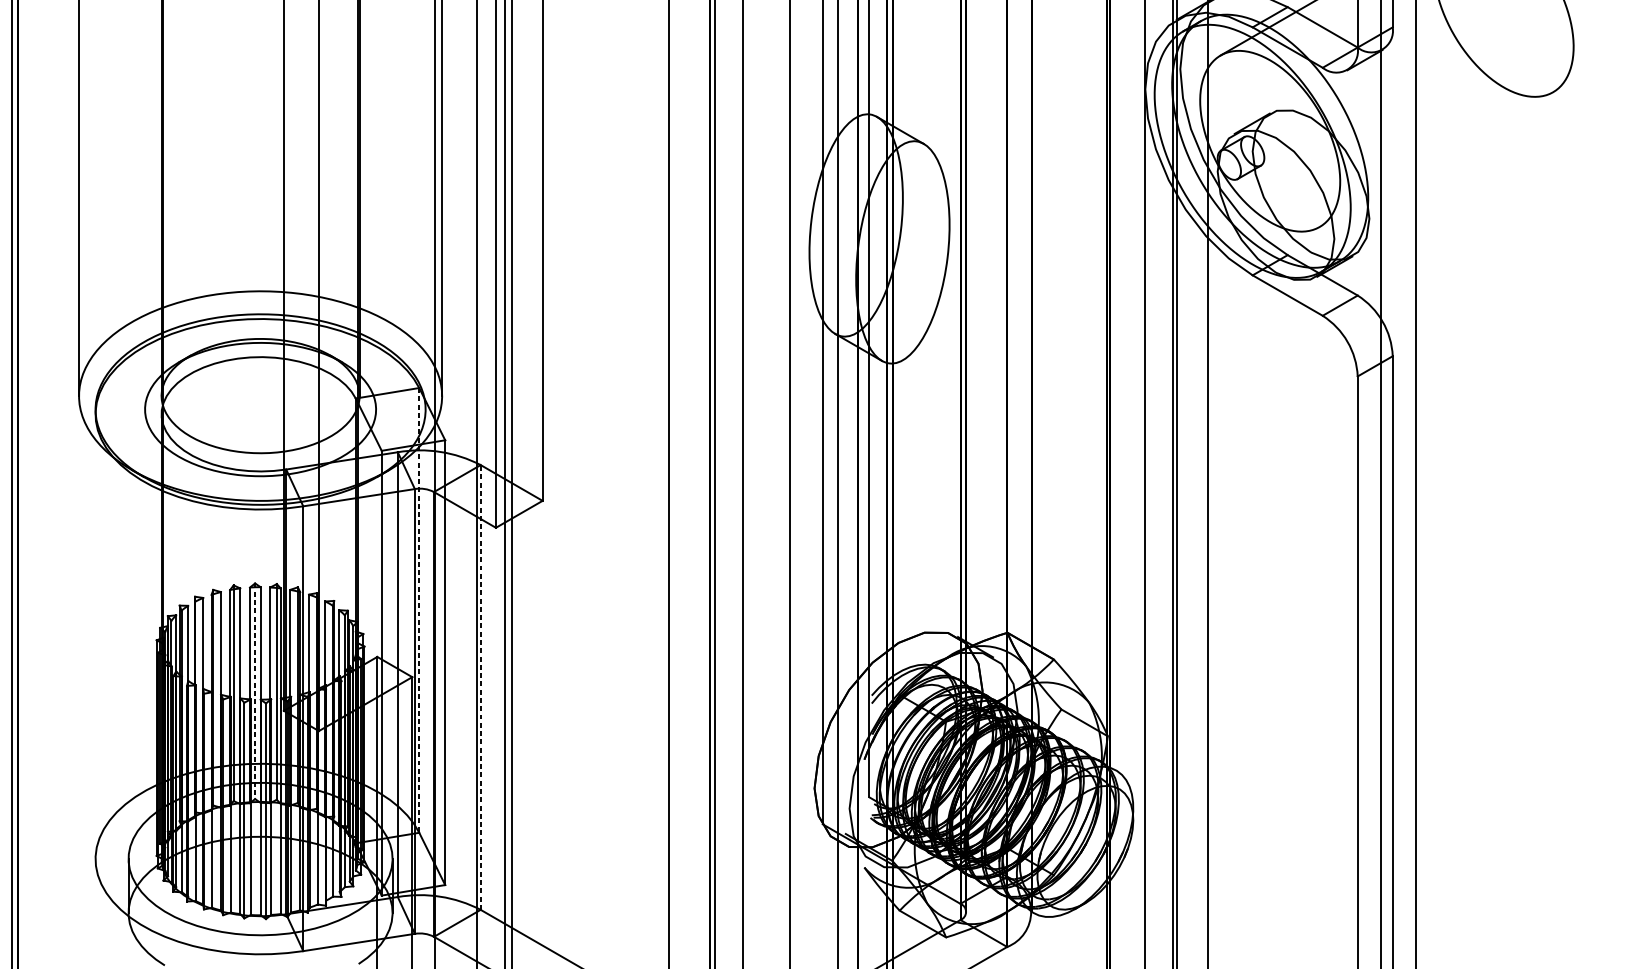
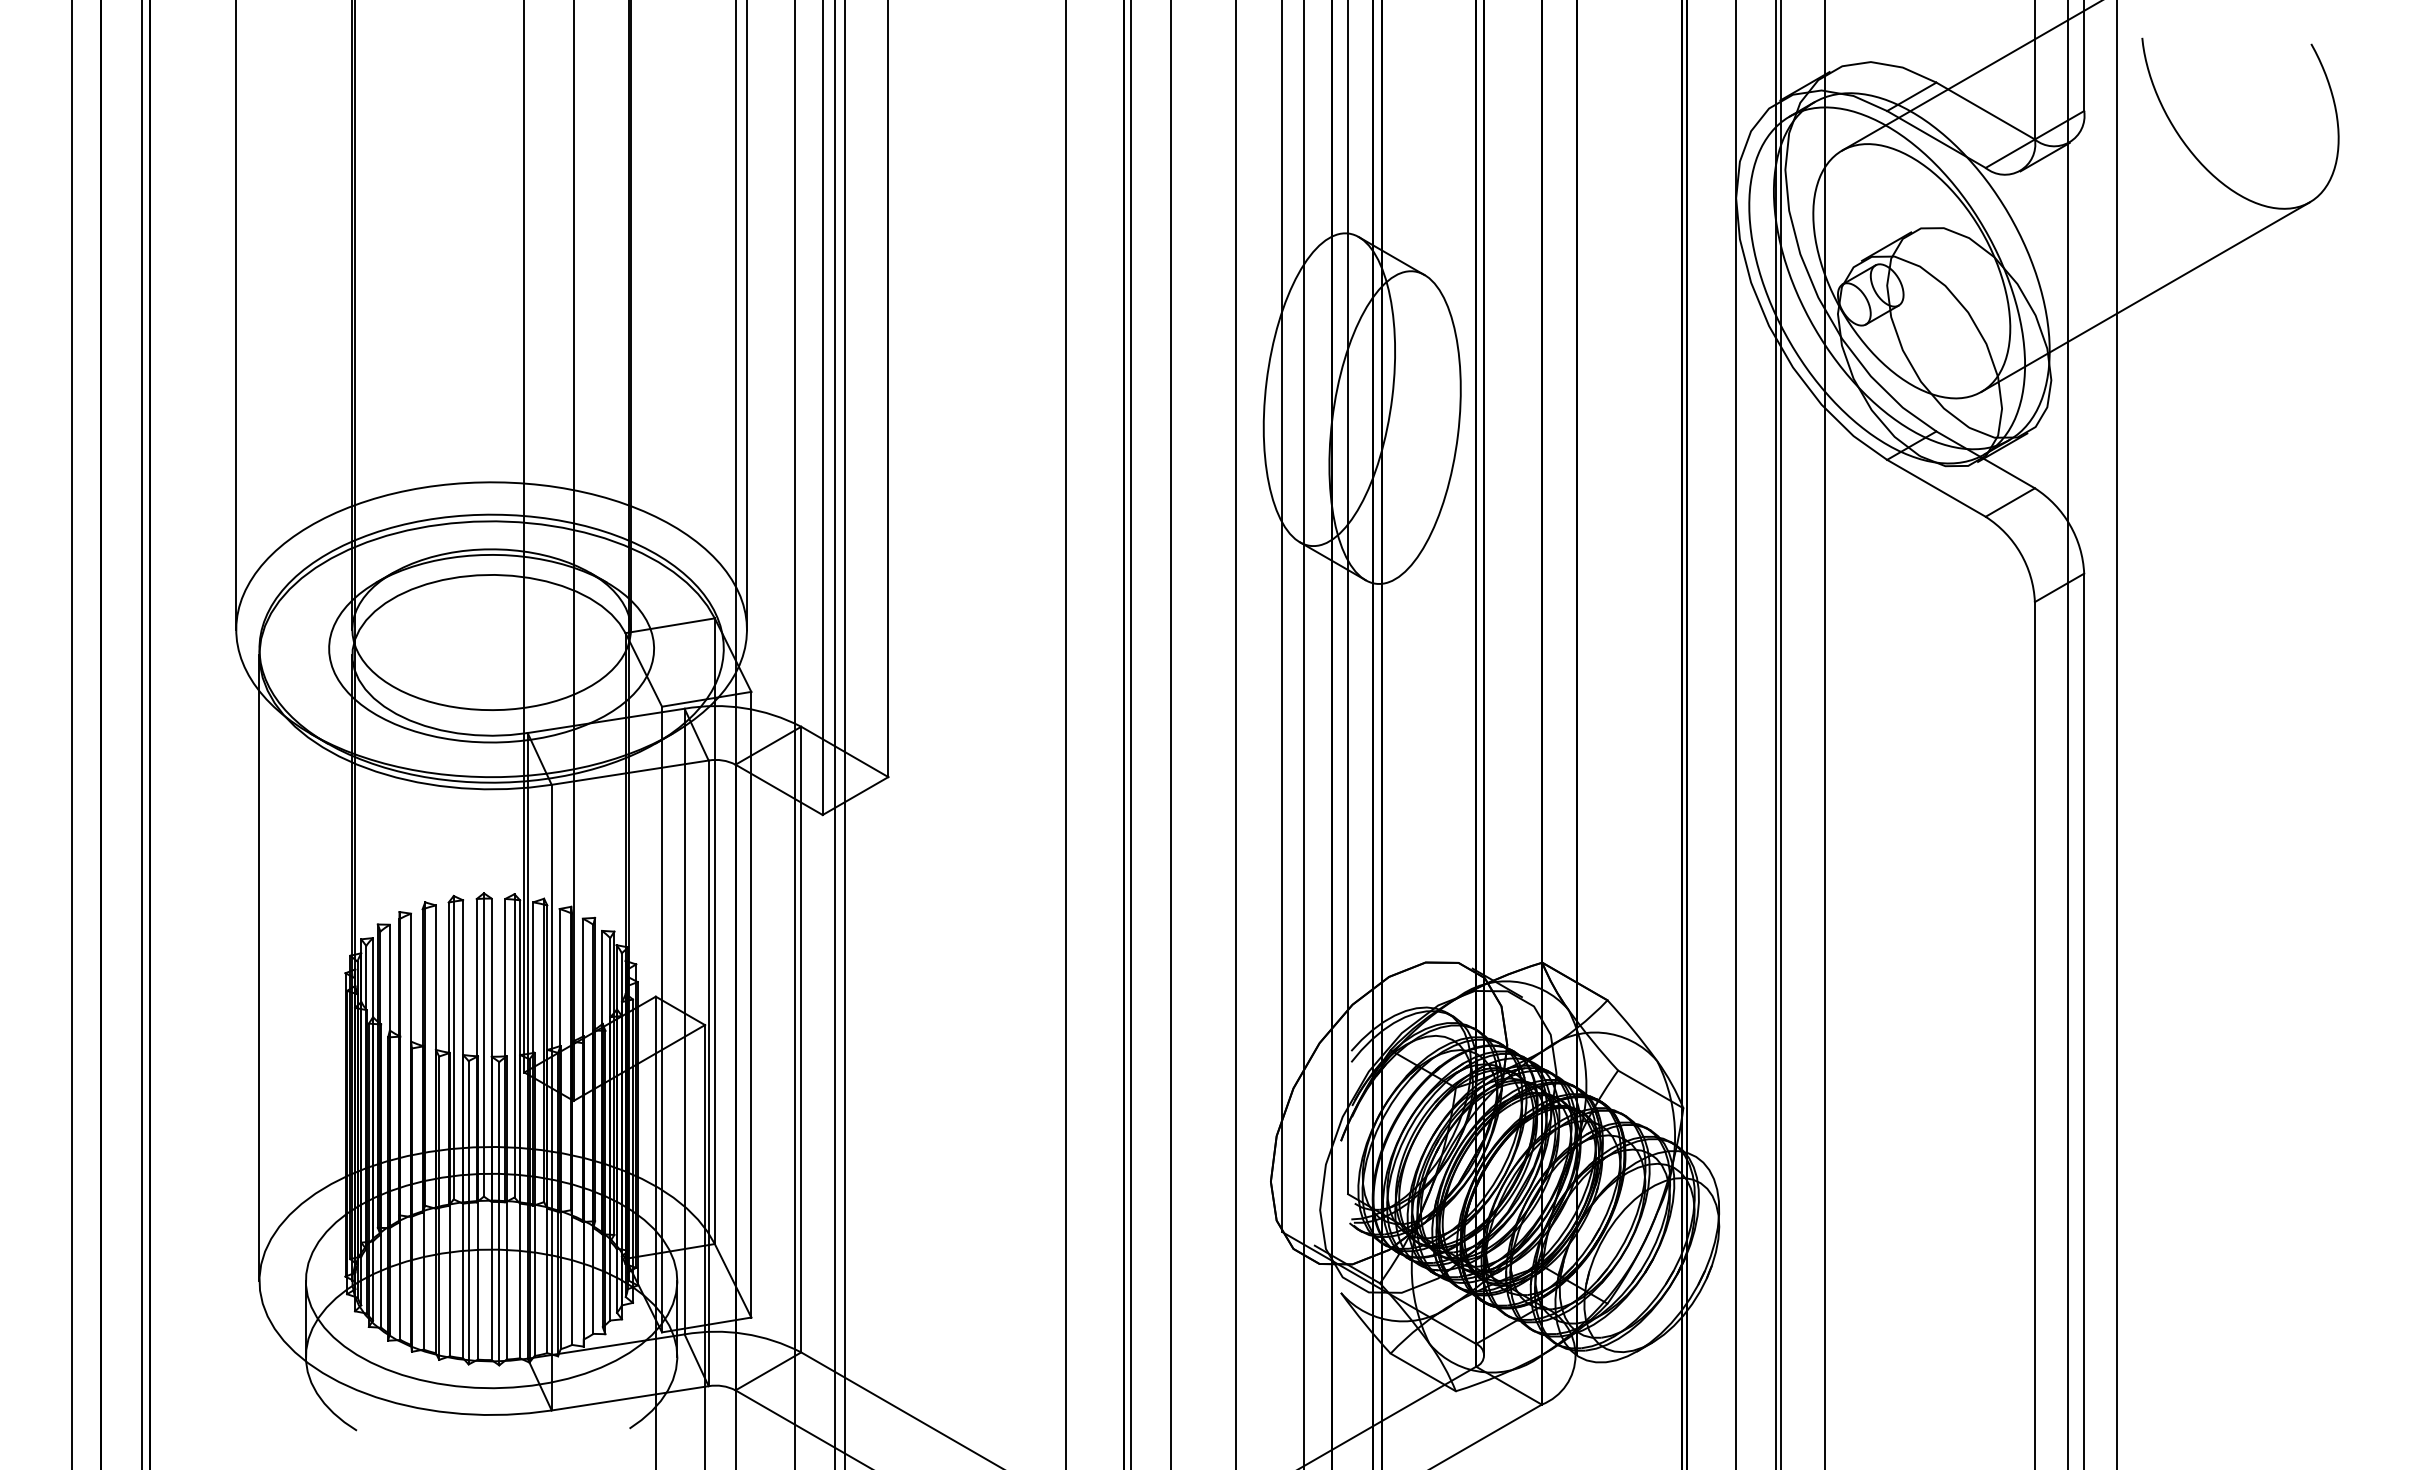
line: (1436, 159) -> (2145, 296), added
line: (419, 610) -> (714, 931), dashed -> solid
line: (95, 636) -> (259, 968), added
line: (480, 687) -> (801, 1039), dashed -> solid
line: (254, 690) -> (483, 1044), dashed -> solid

